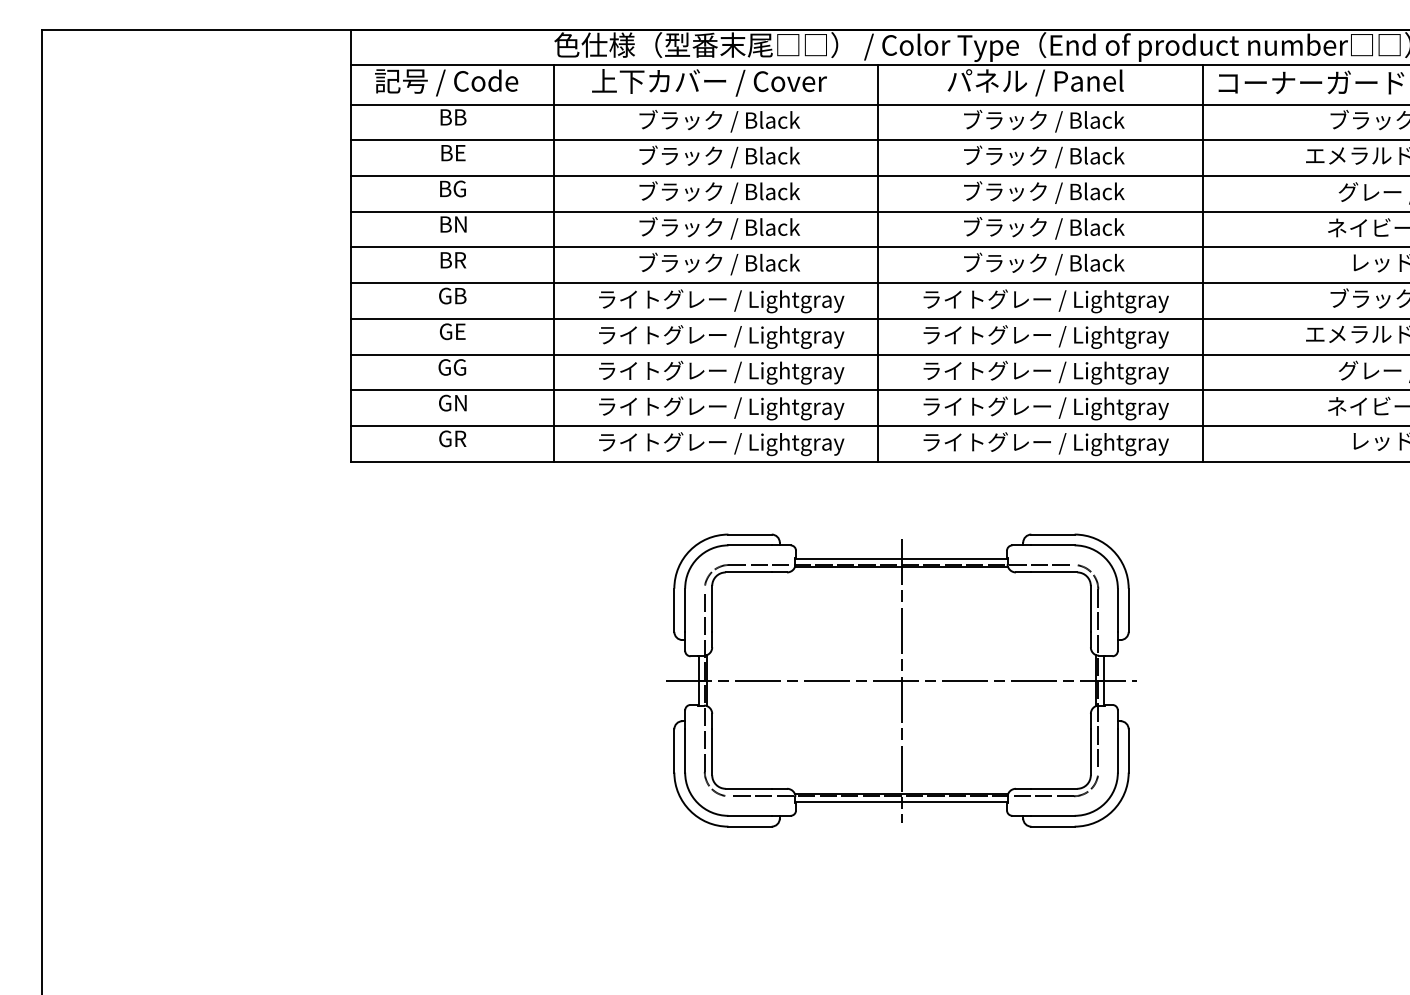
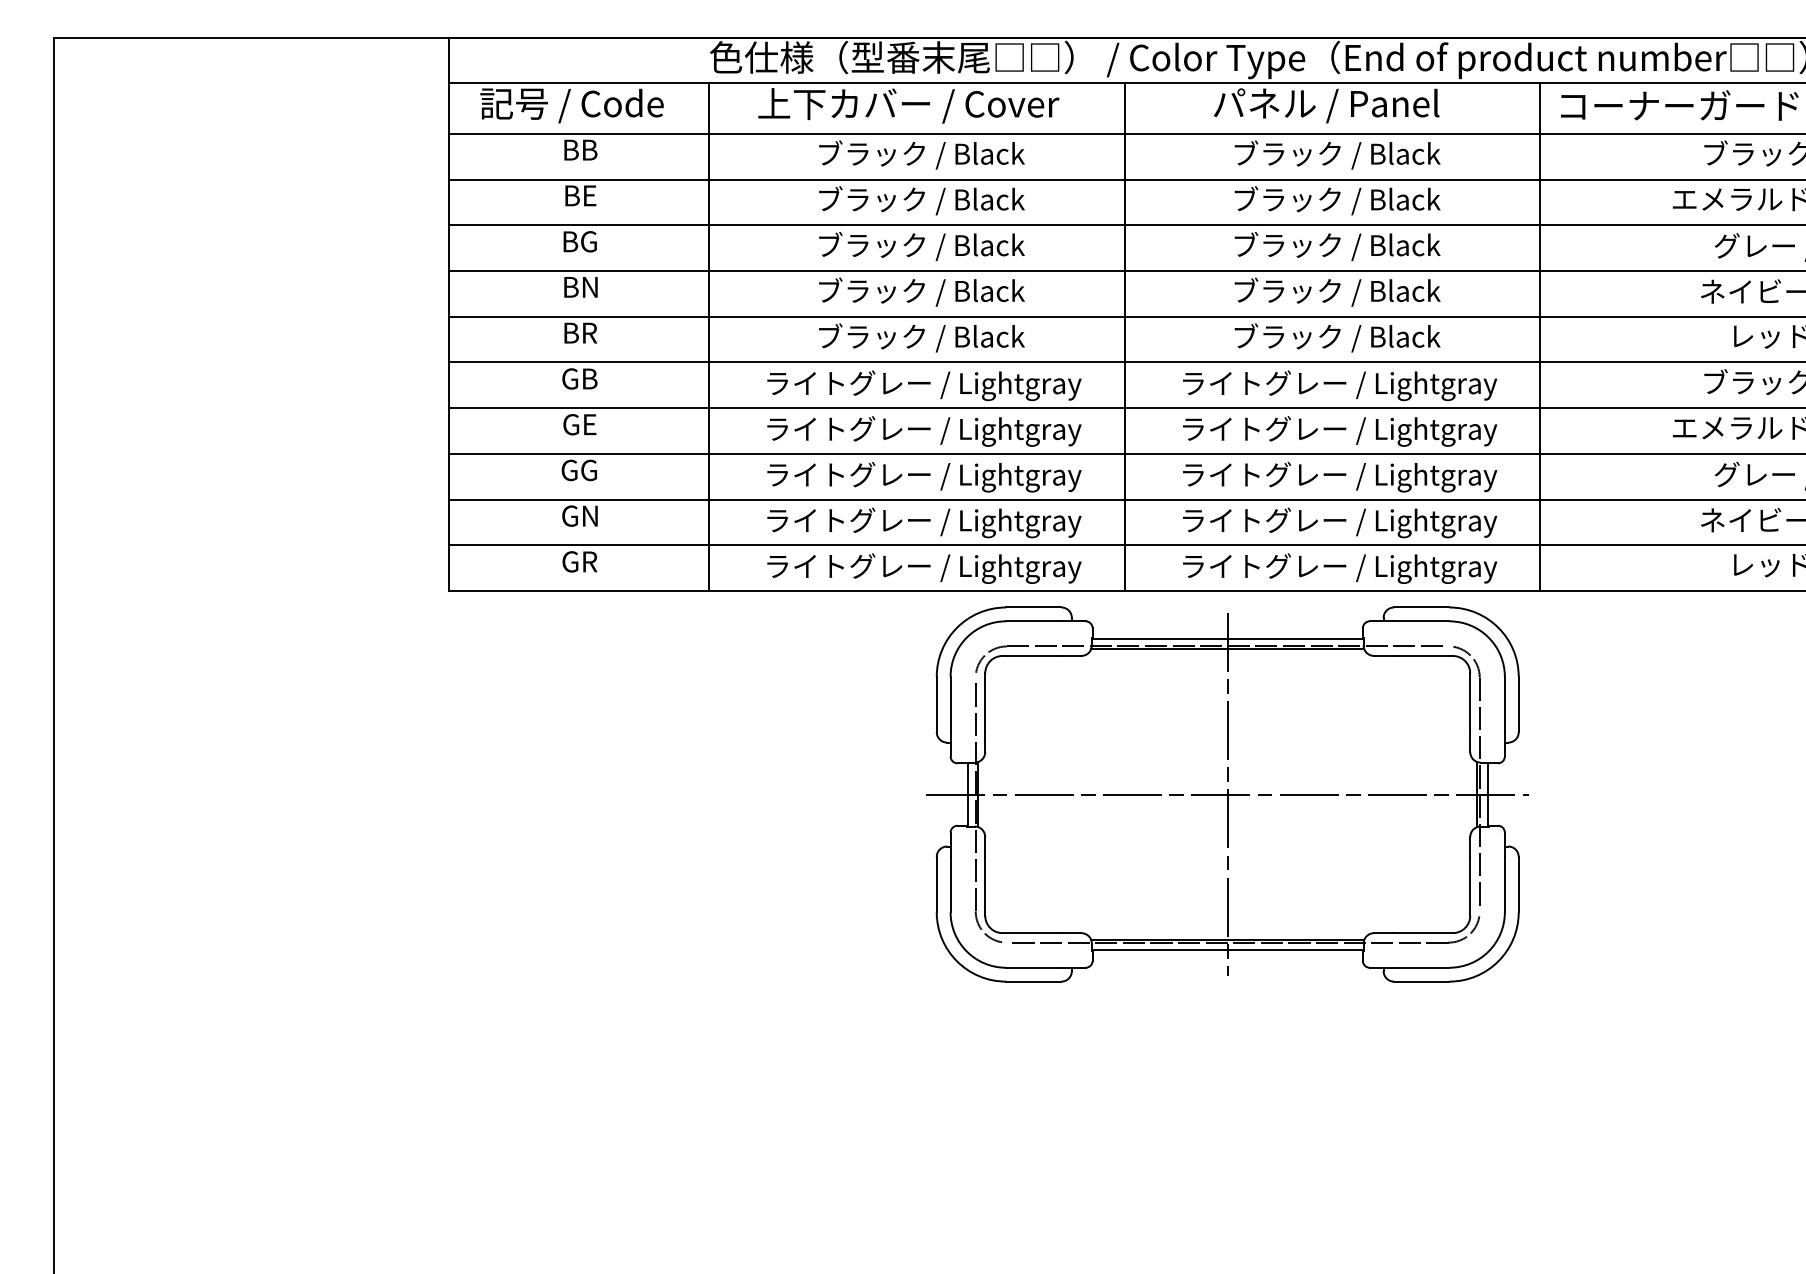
part: (901, 680) -> (1227, 794), moved

